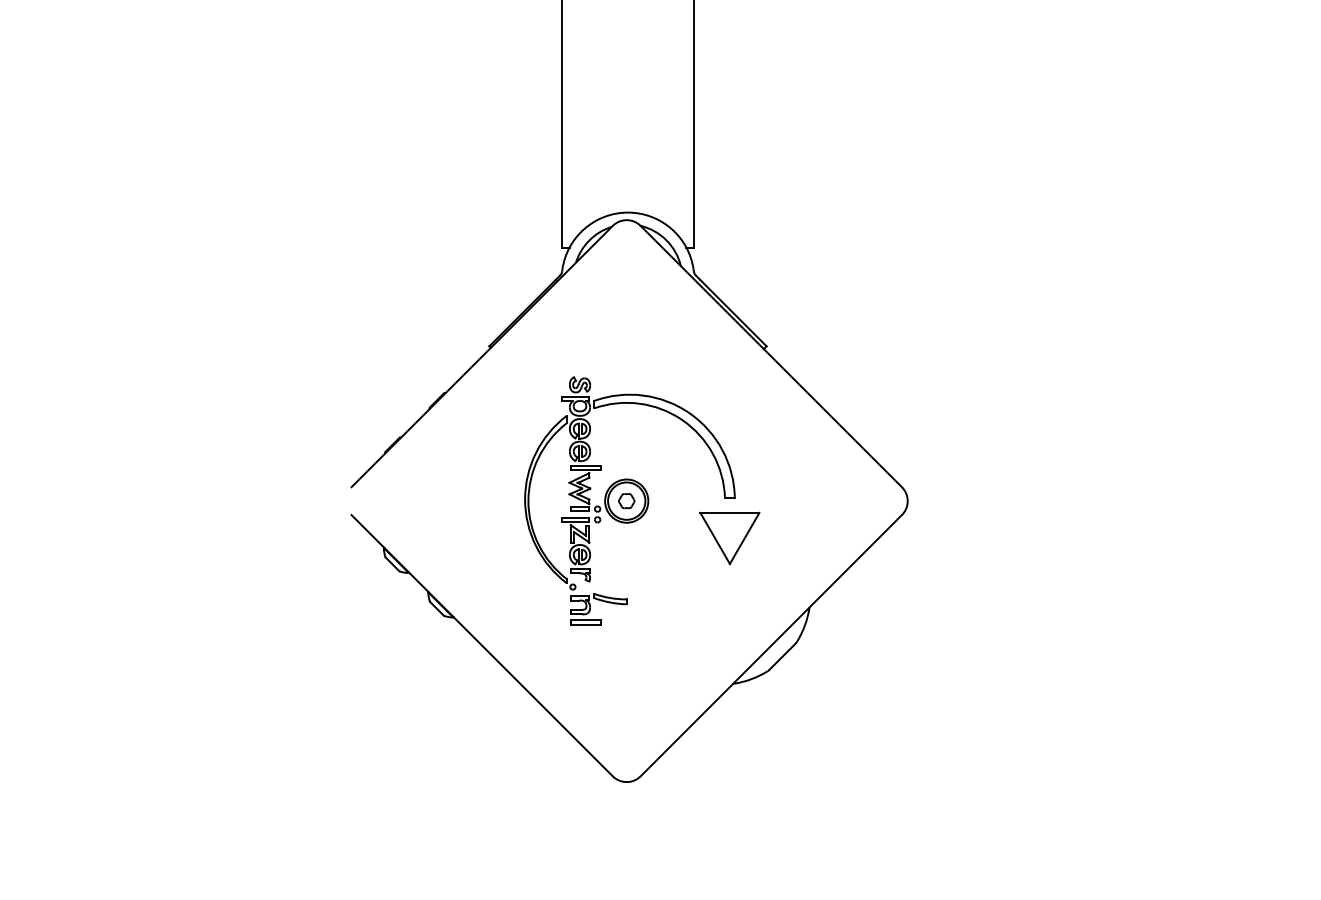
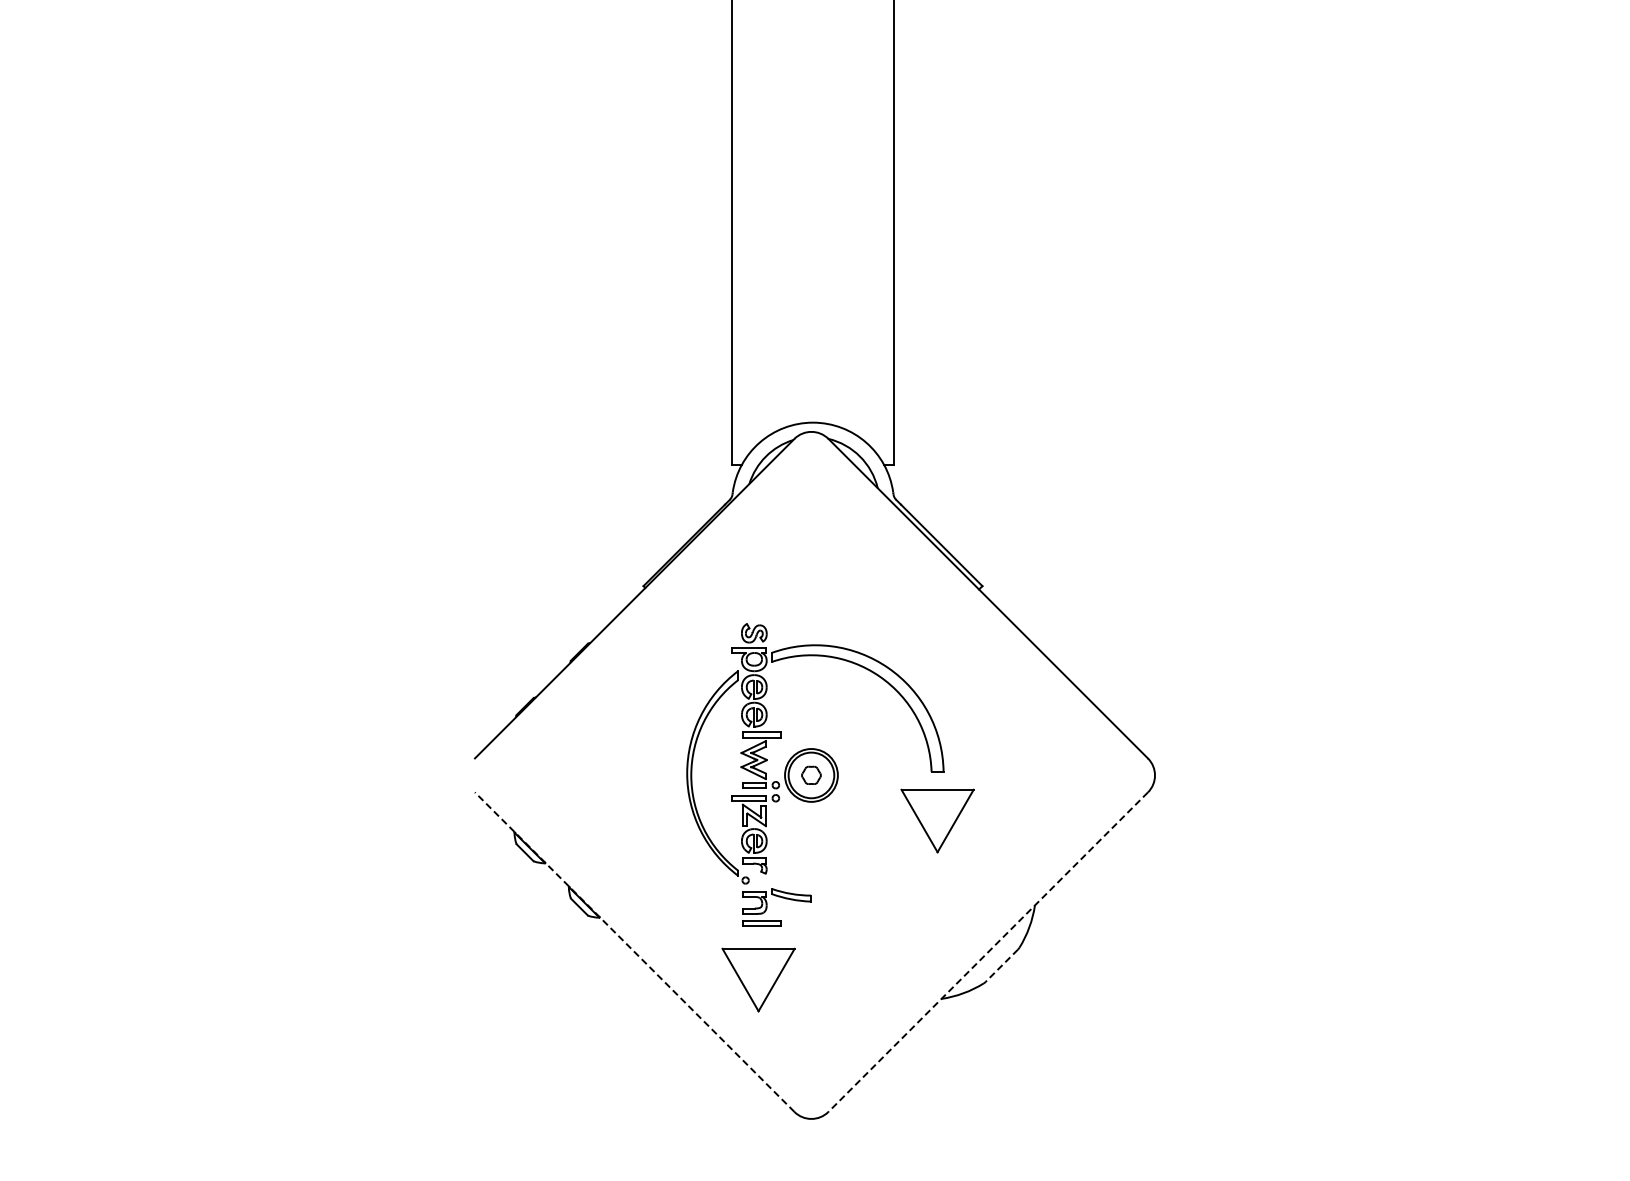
line: (482, 645) -> (634, 952), solid -> dashed
line: (771, 645) -> (988, 952), solid -> dashed
line: (782, 656) -> (1001, 965), solid -> dashed
part: (583, 668) -> (758, 979), added

